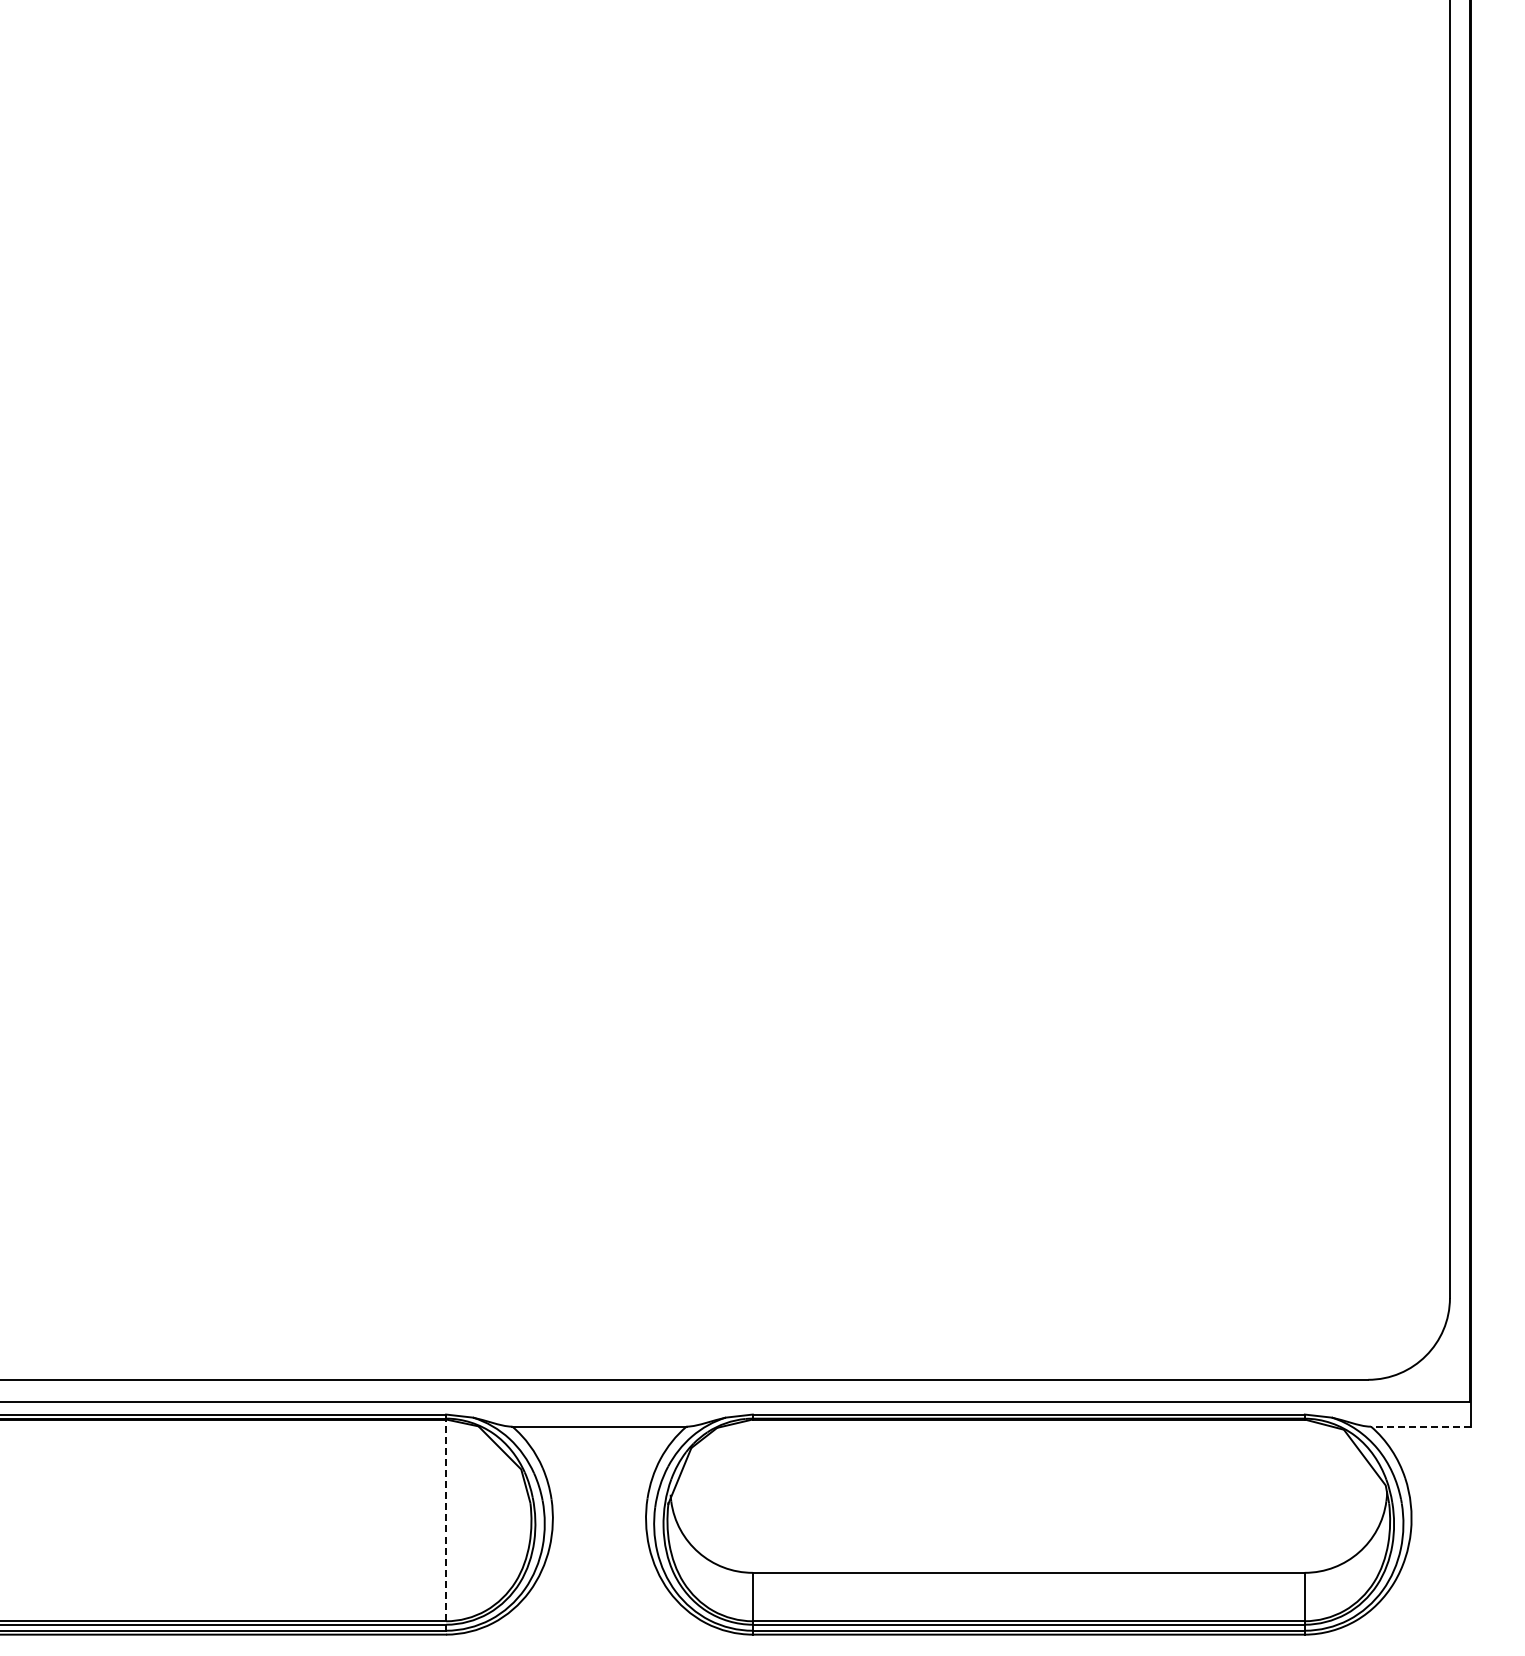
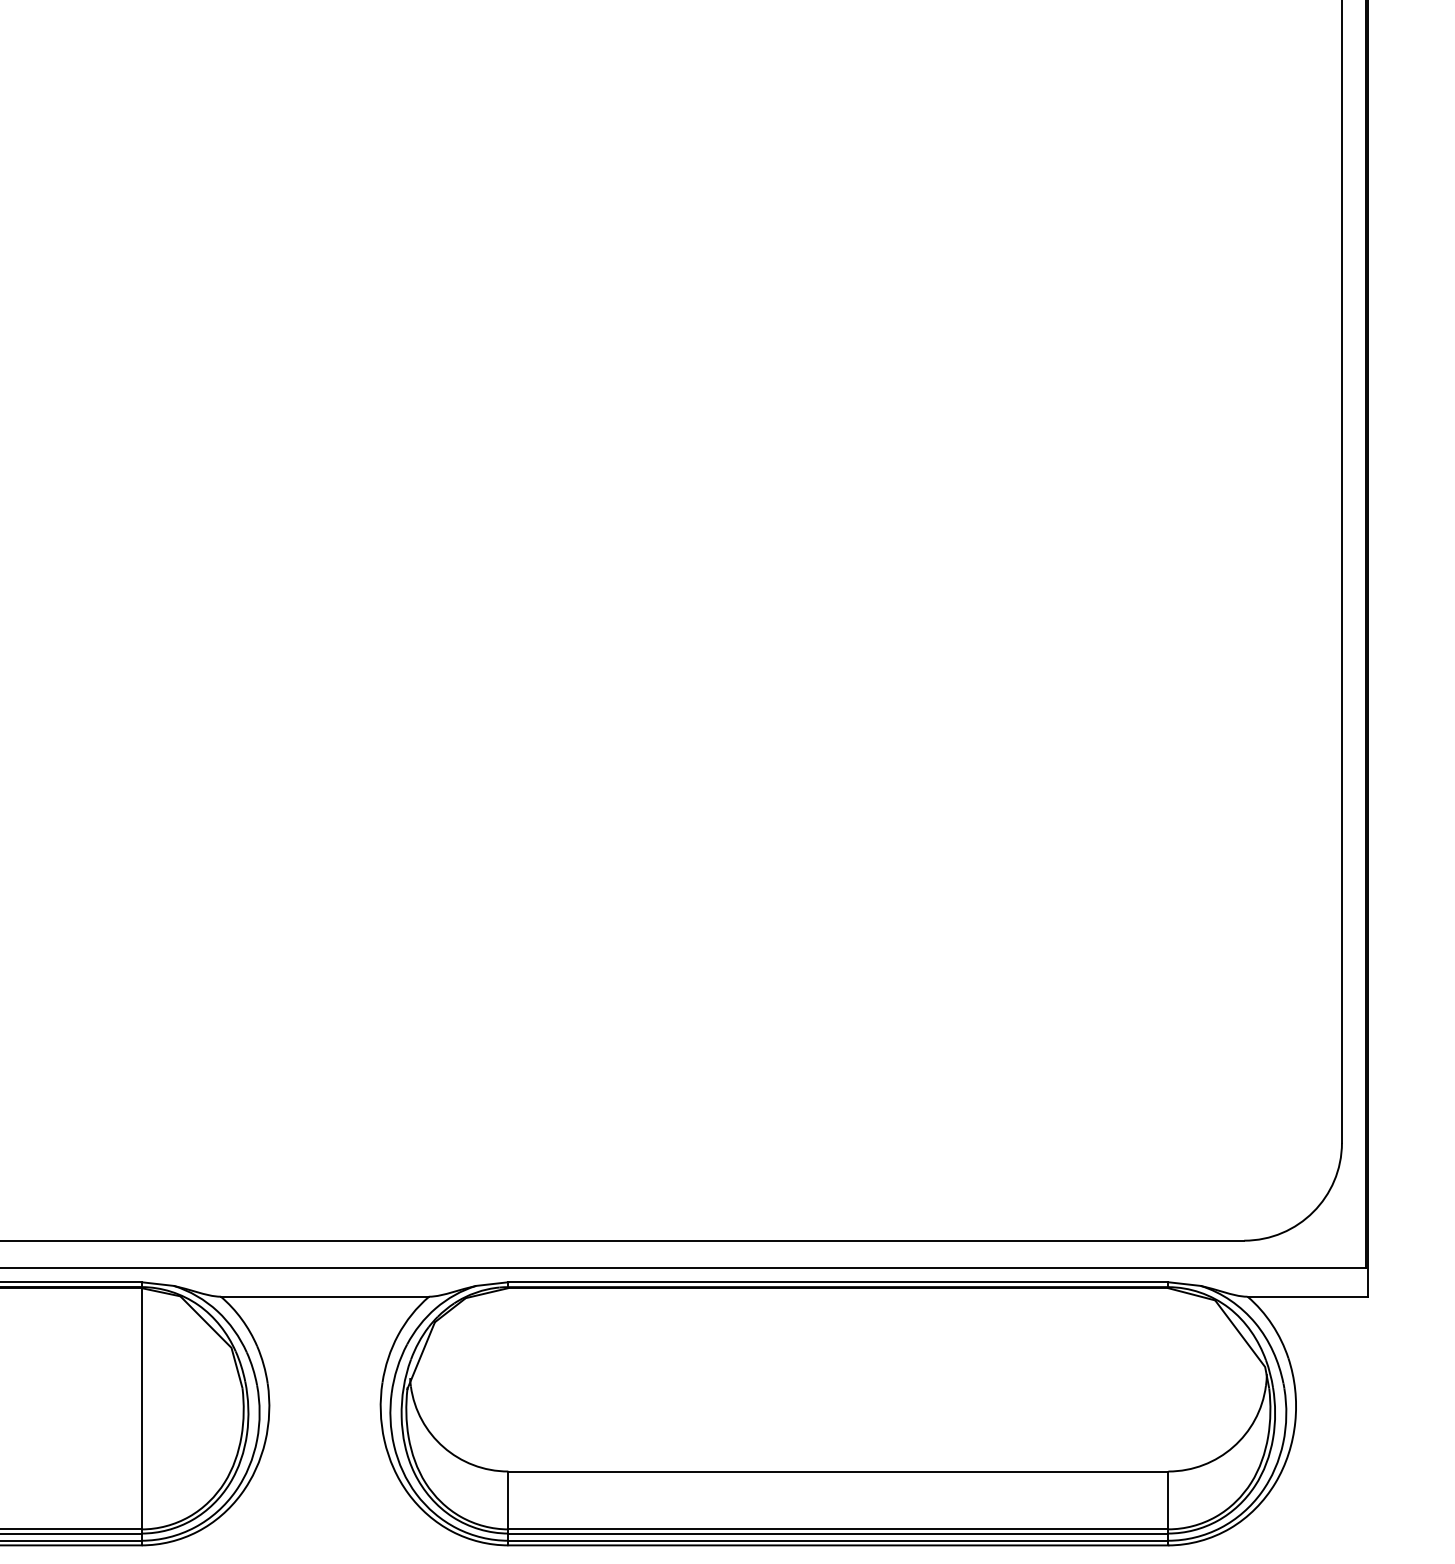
line: (1420, 1426) -> (1306, 1296), dashed -> solid
line: (446, 1525) -> (142, 1414), dashed -> solid

